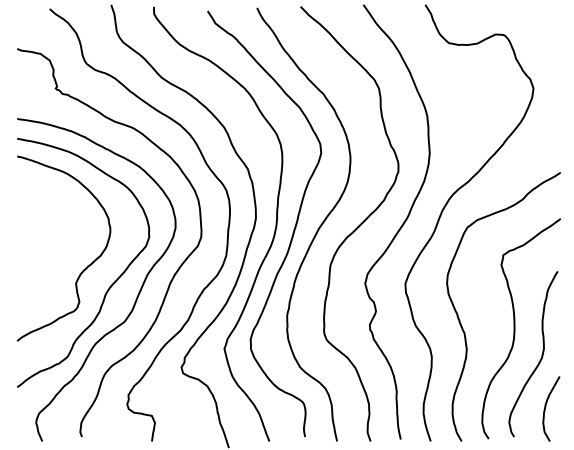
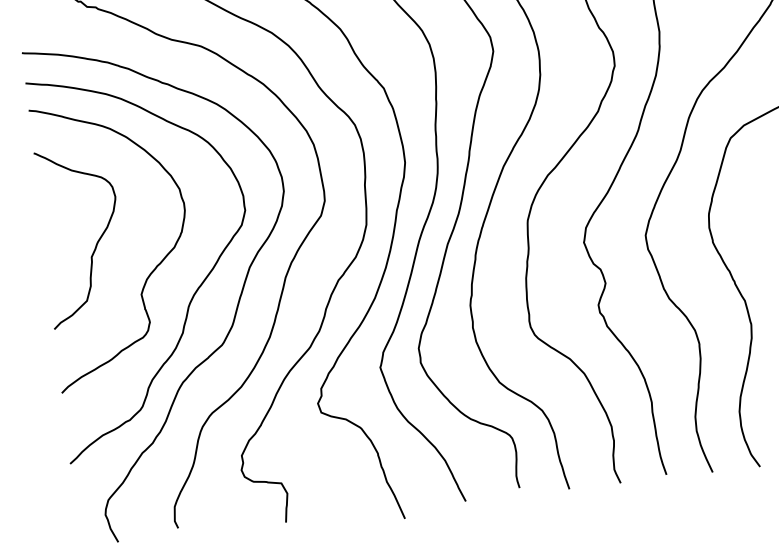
curve: (50, 246) -> (95, 242), added

